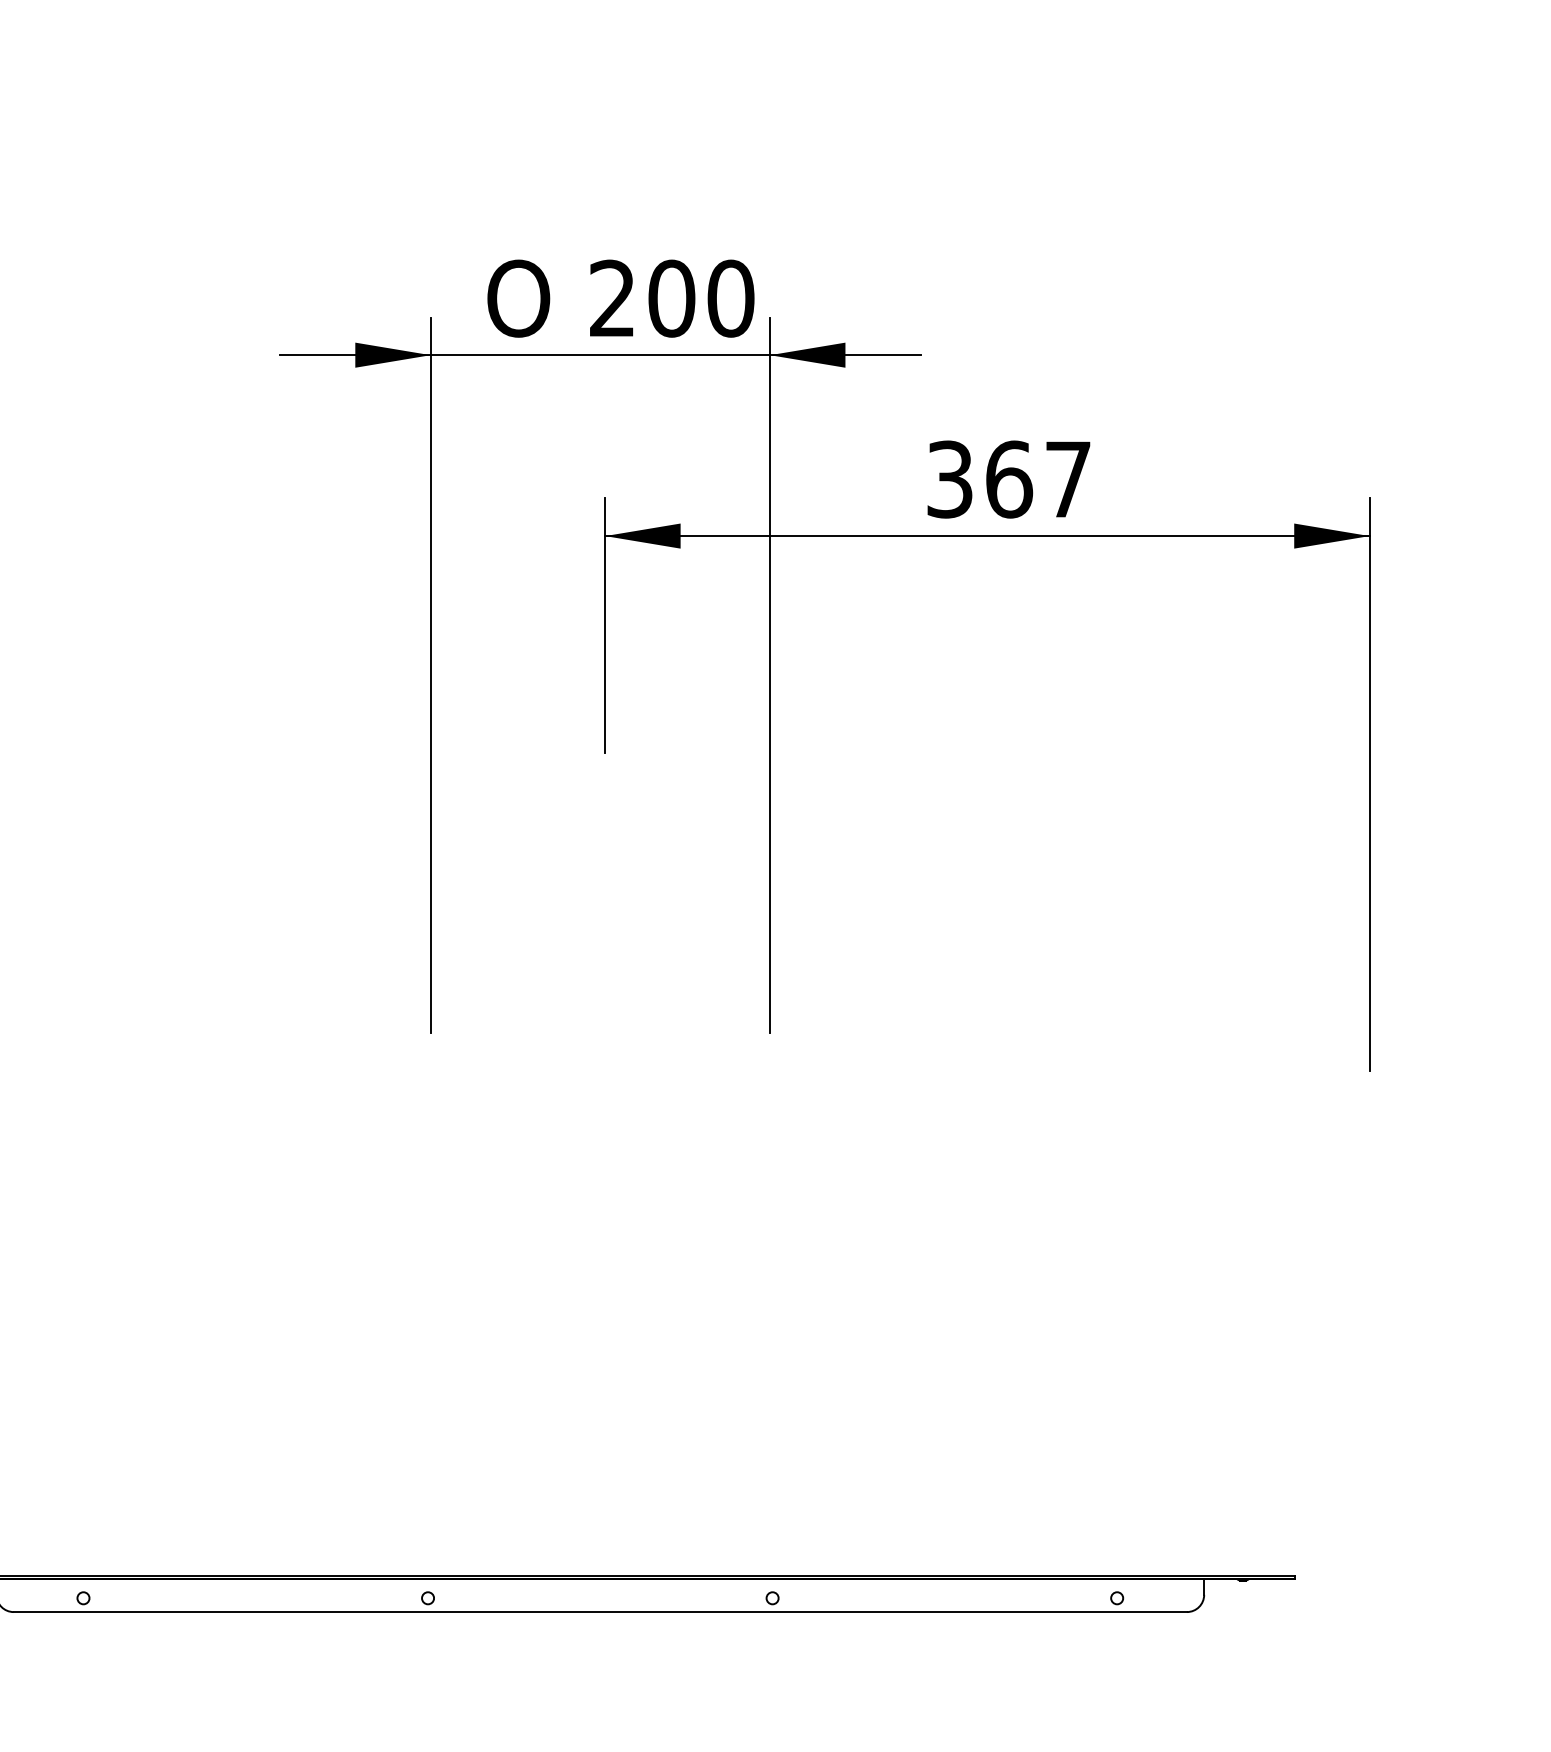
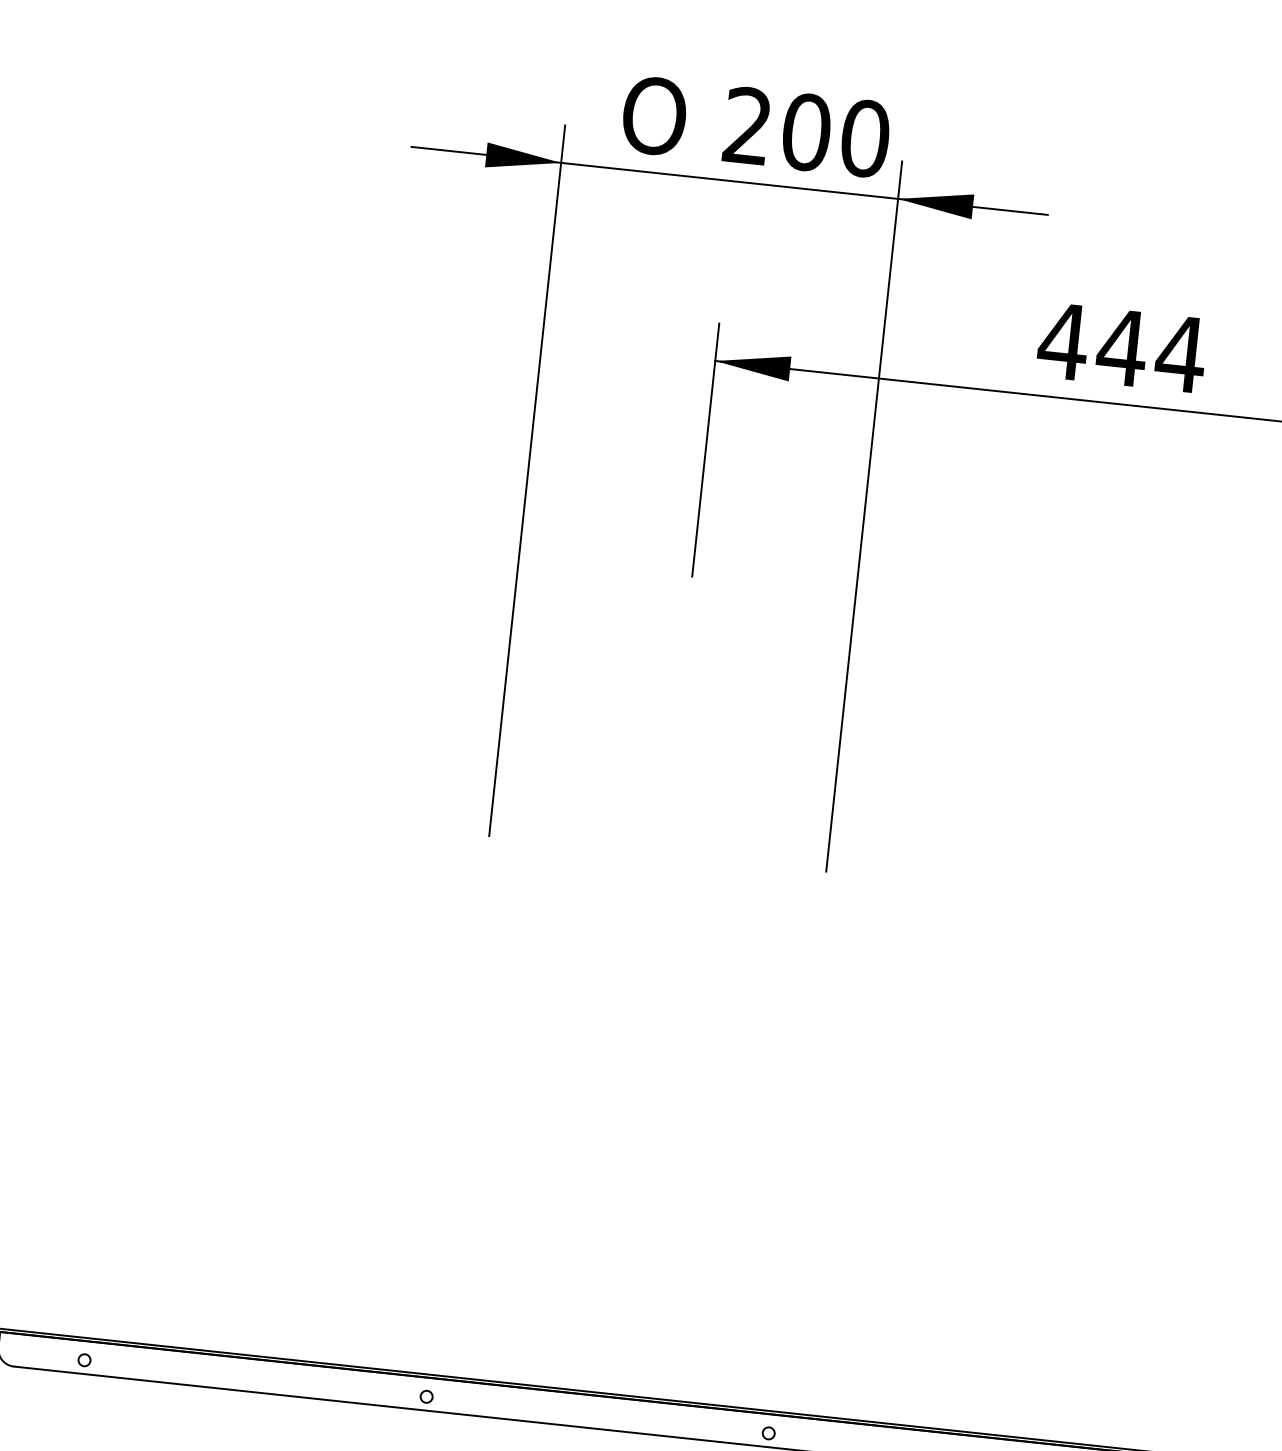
text: (1008, 479) -> (1121, 347), 367 -> 444

